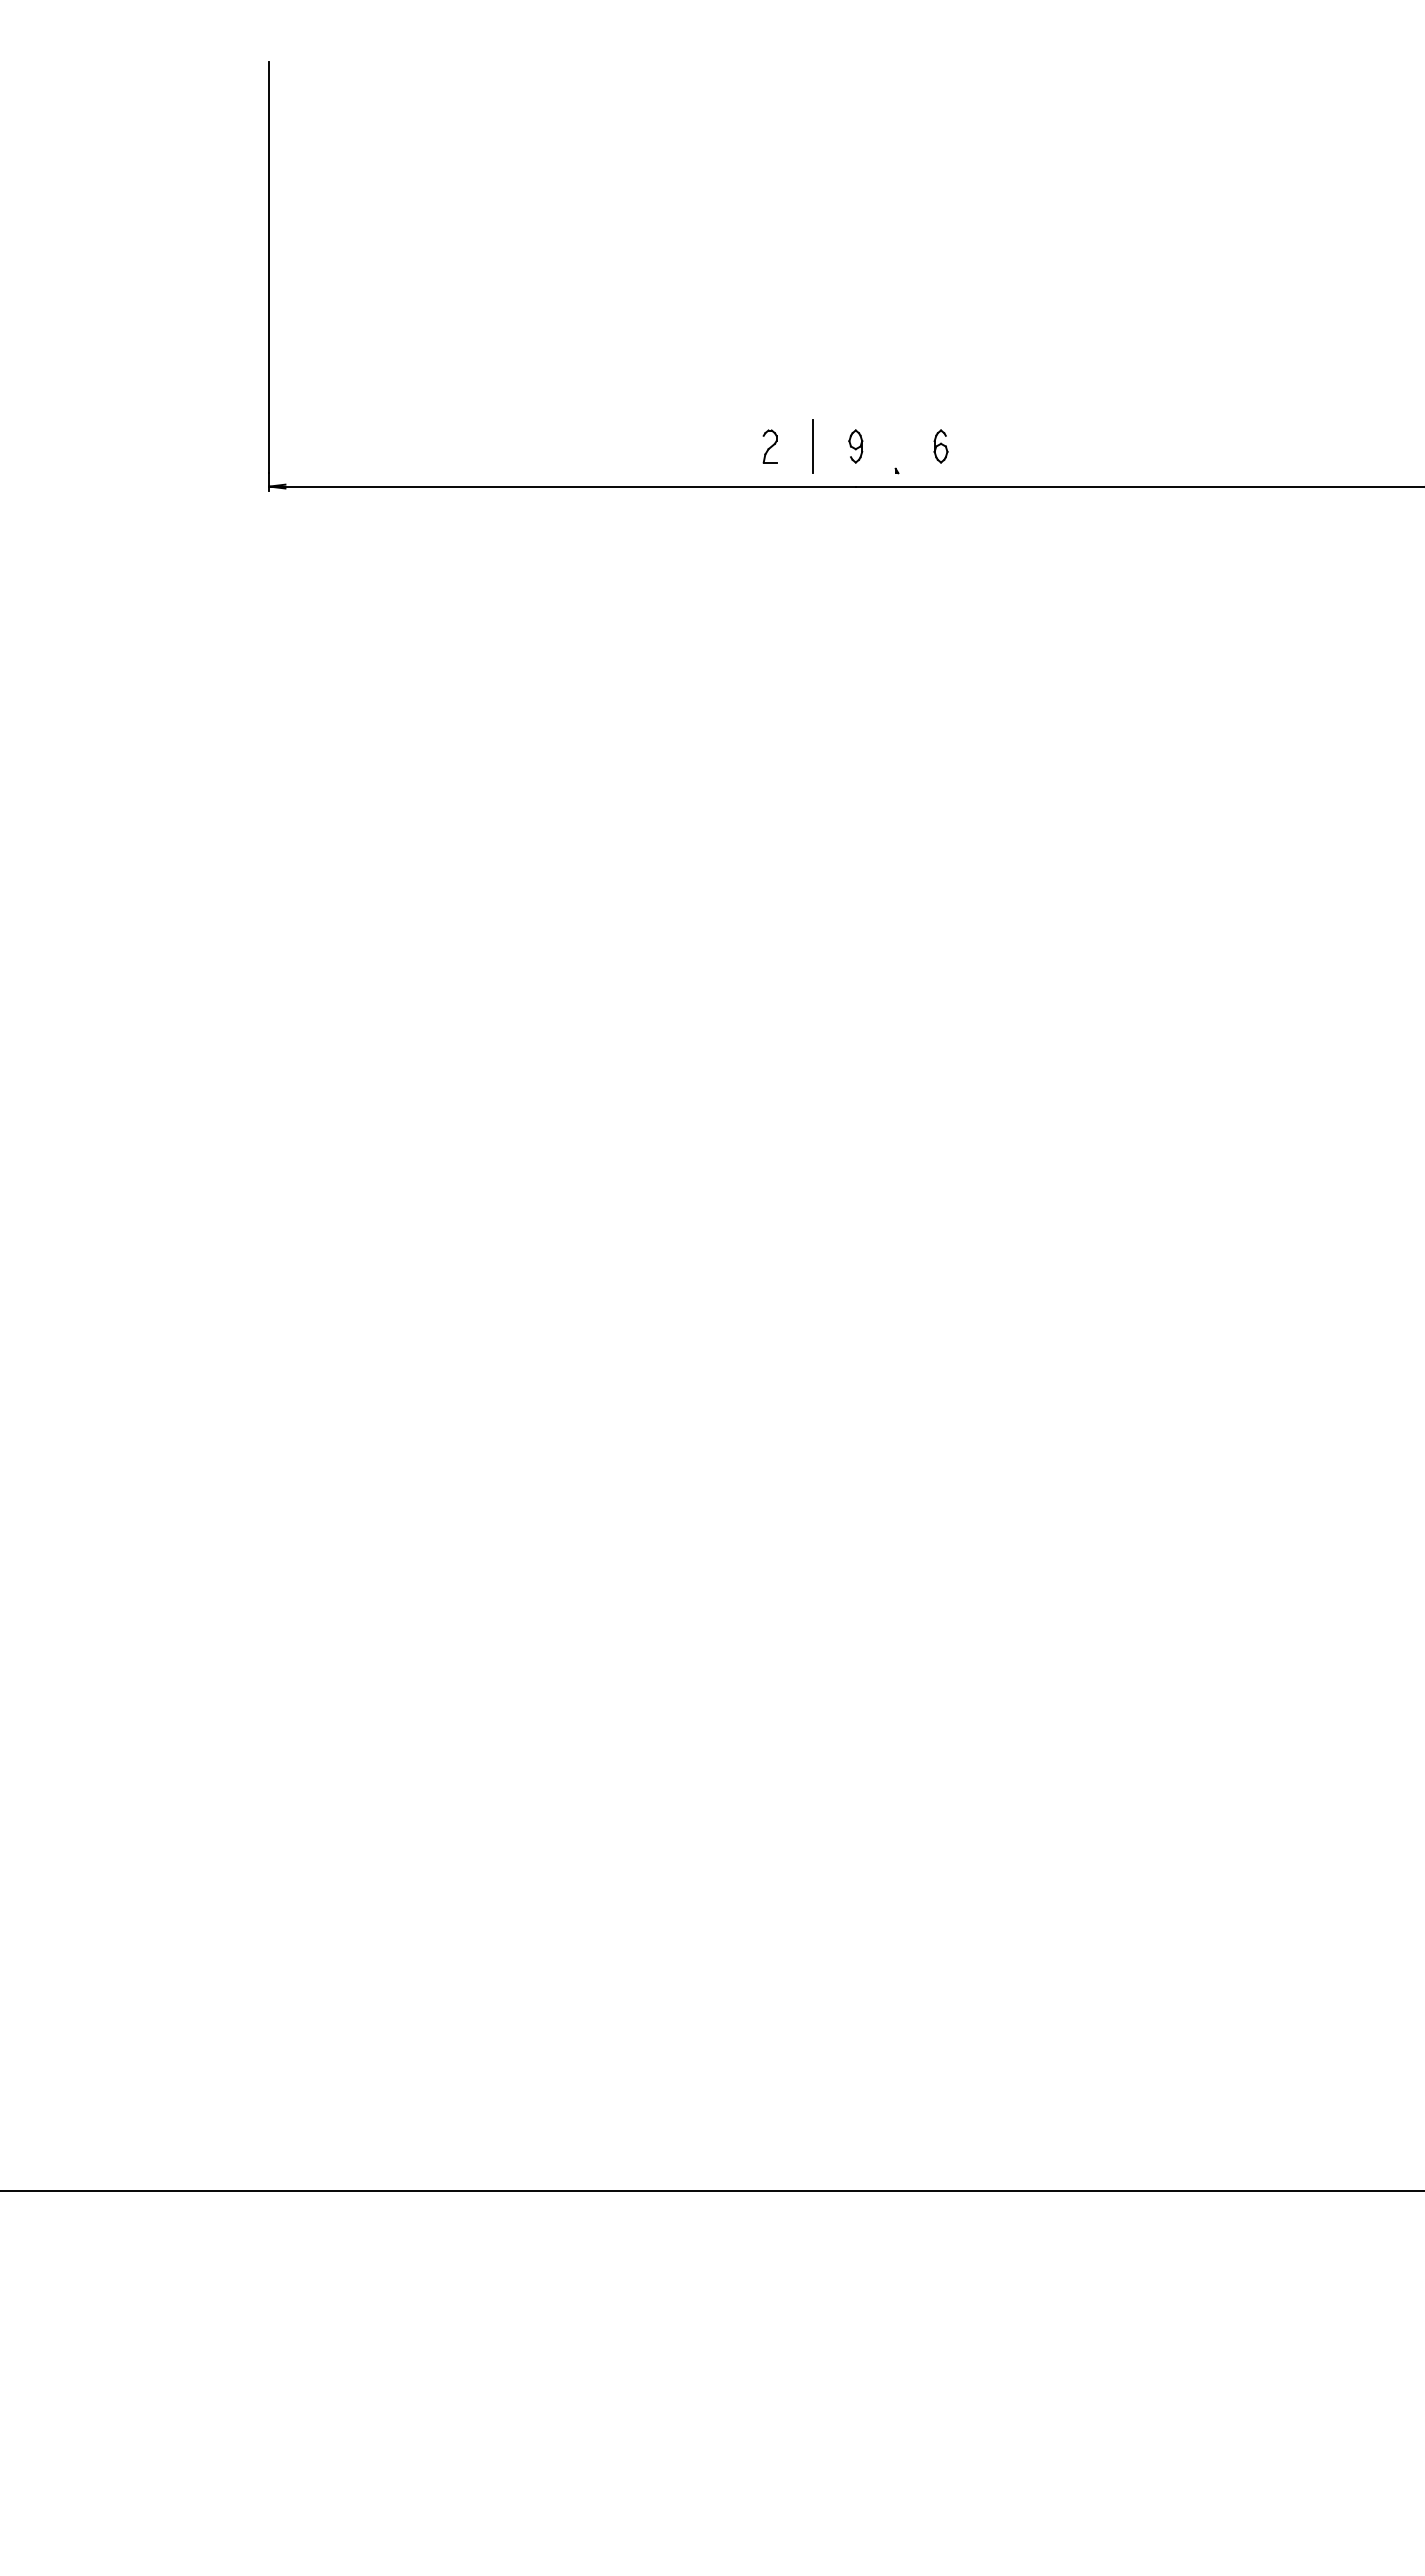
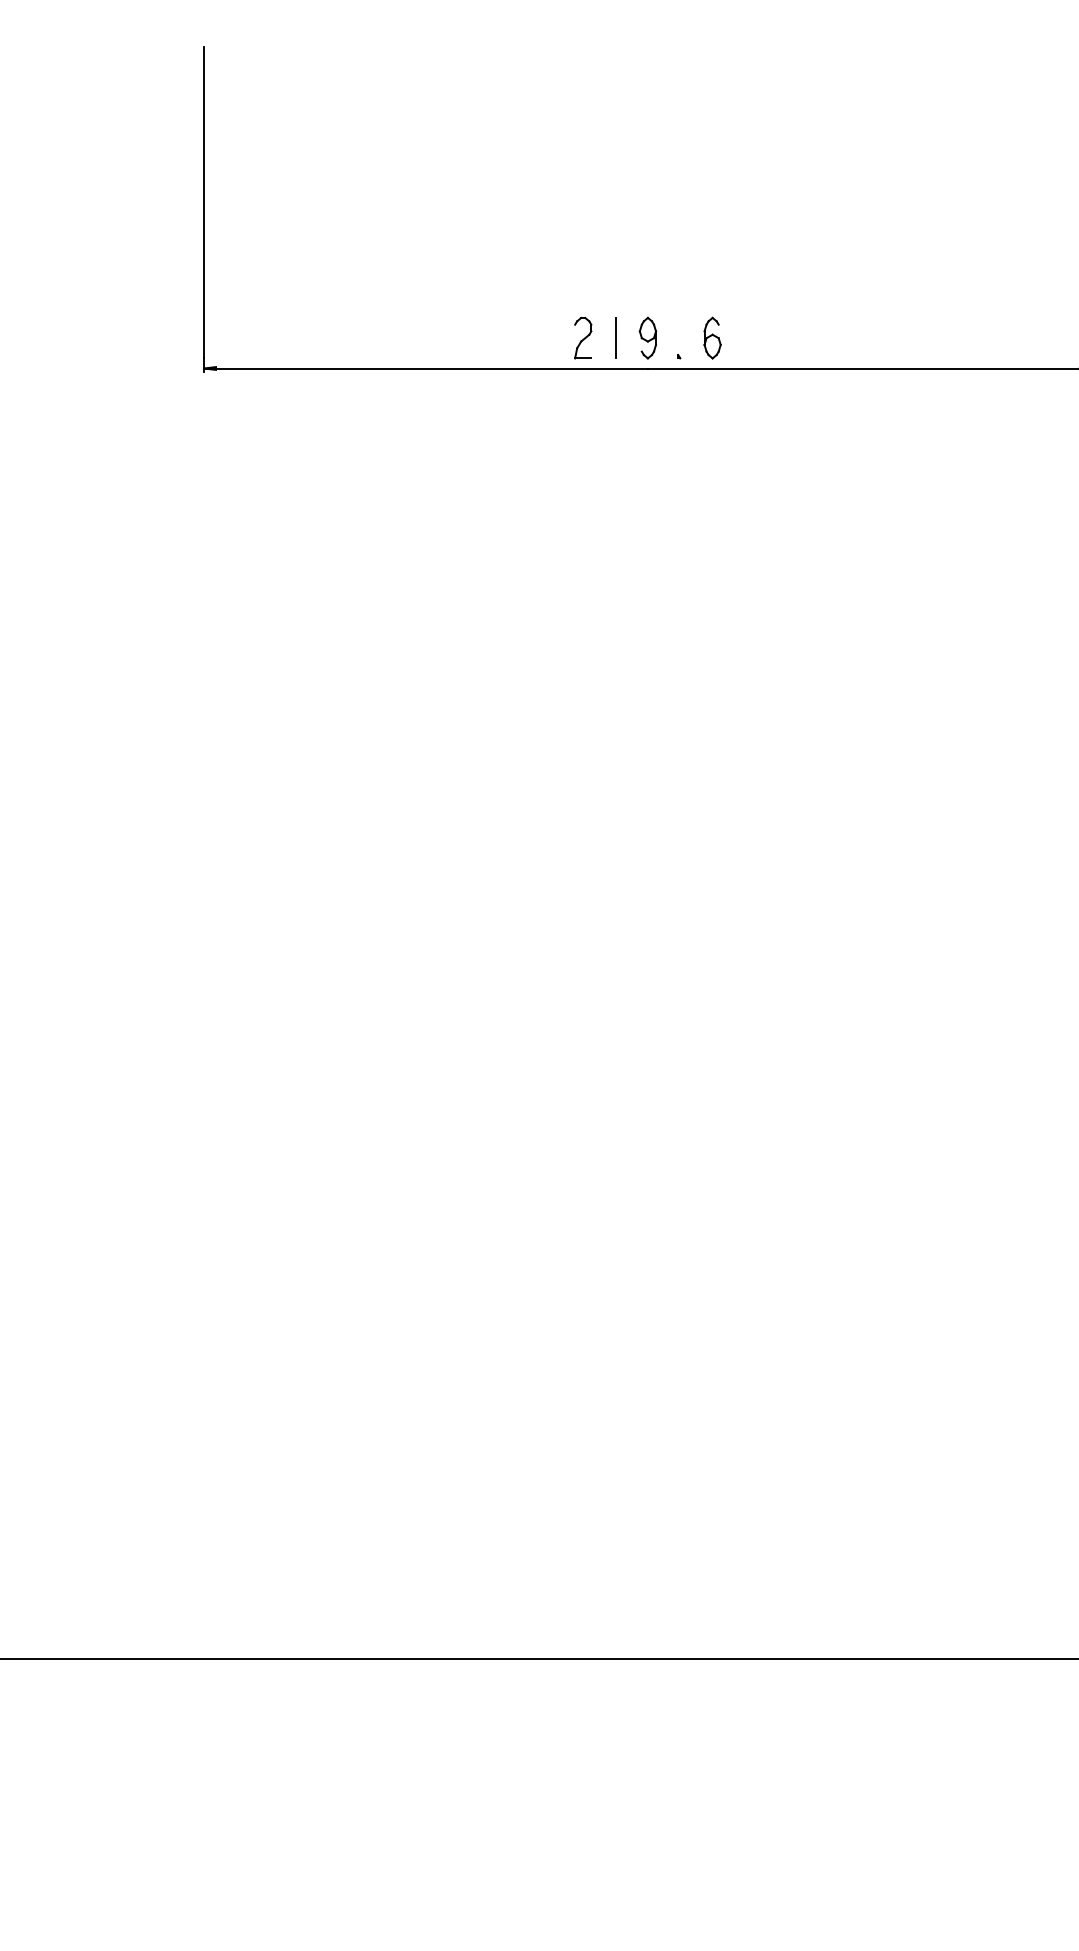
part: (769, 446) -> (582, 338), size x1.67
part: (855, 446) -> (647, 338), size x1.67
part: (940, 446) -> (712, 338), size x1.67

